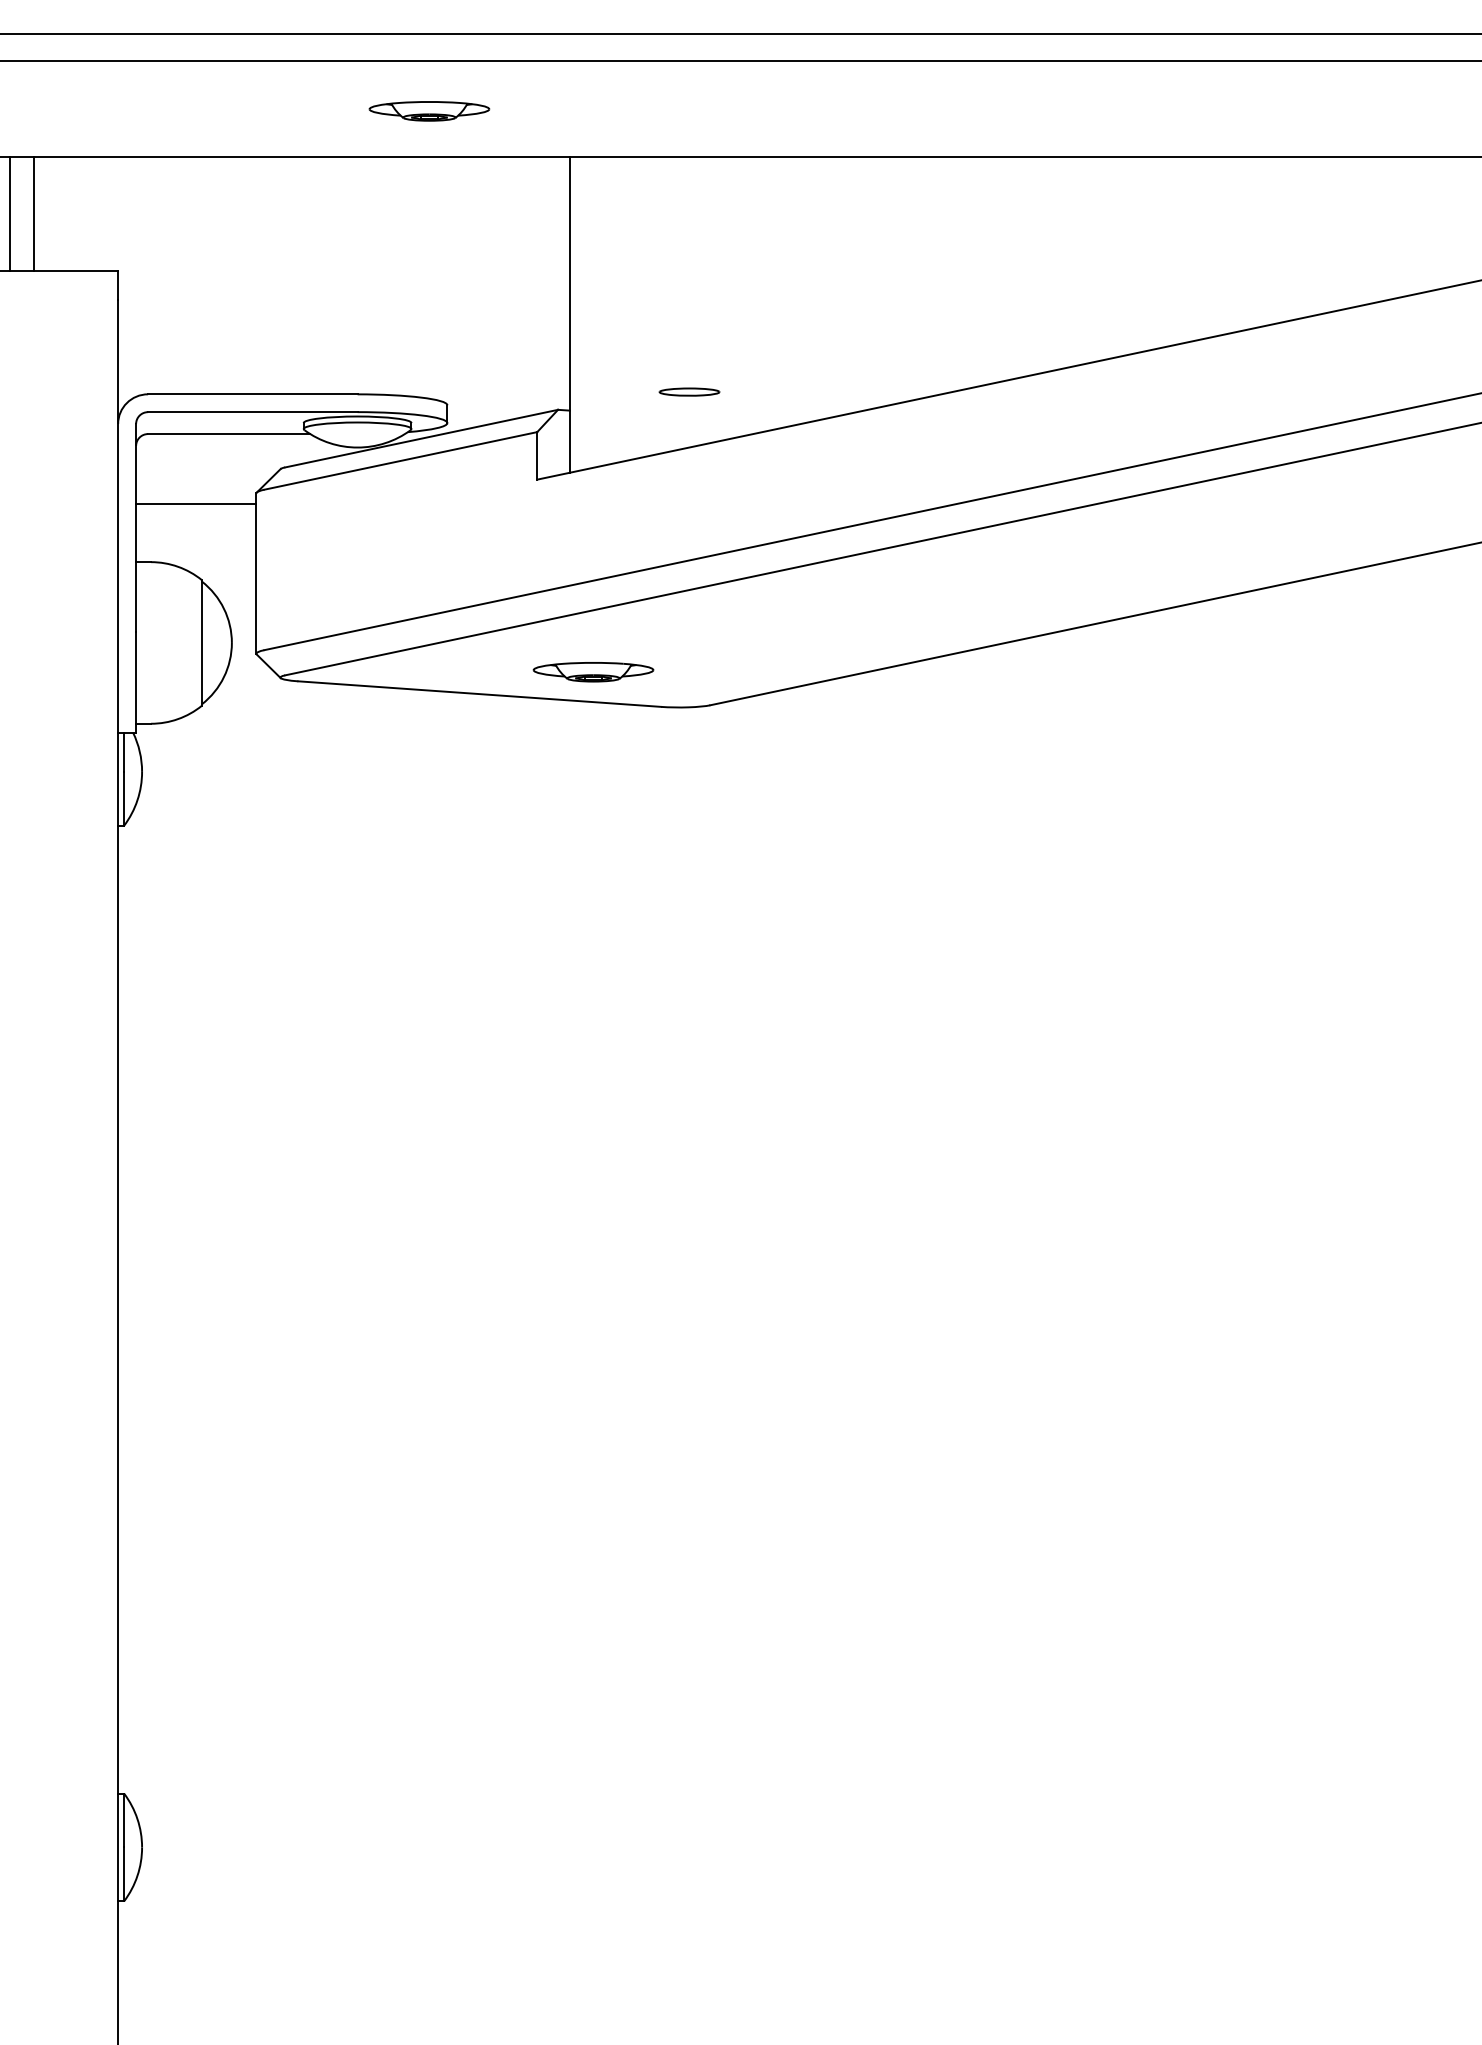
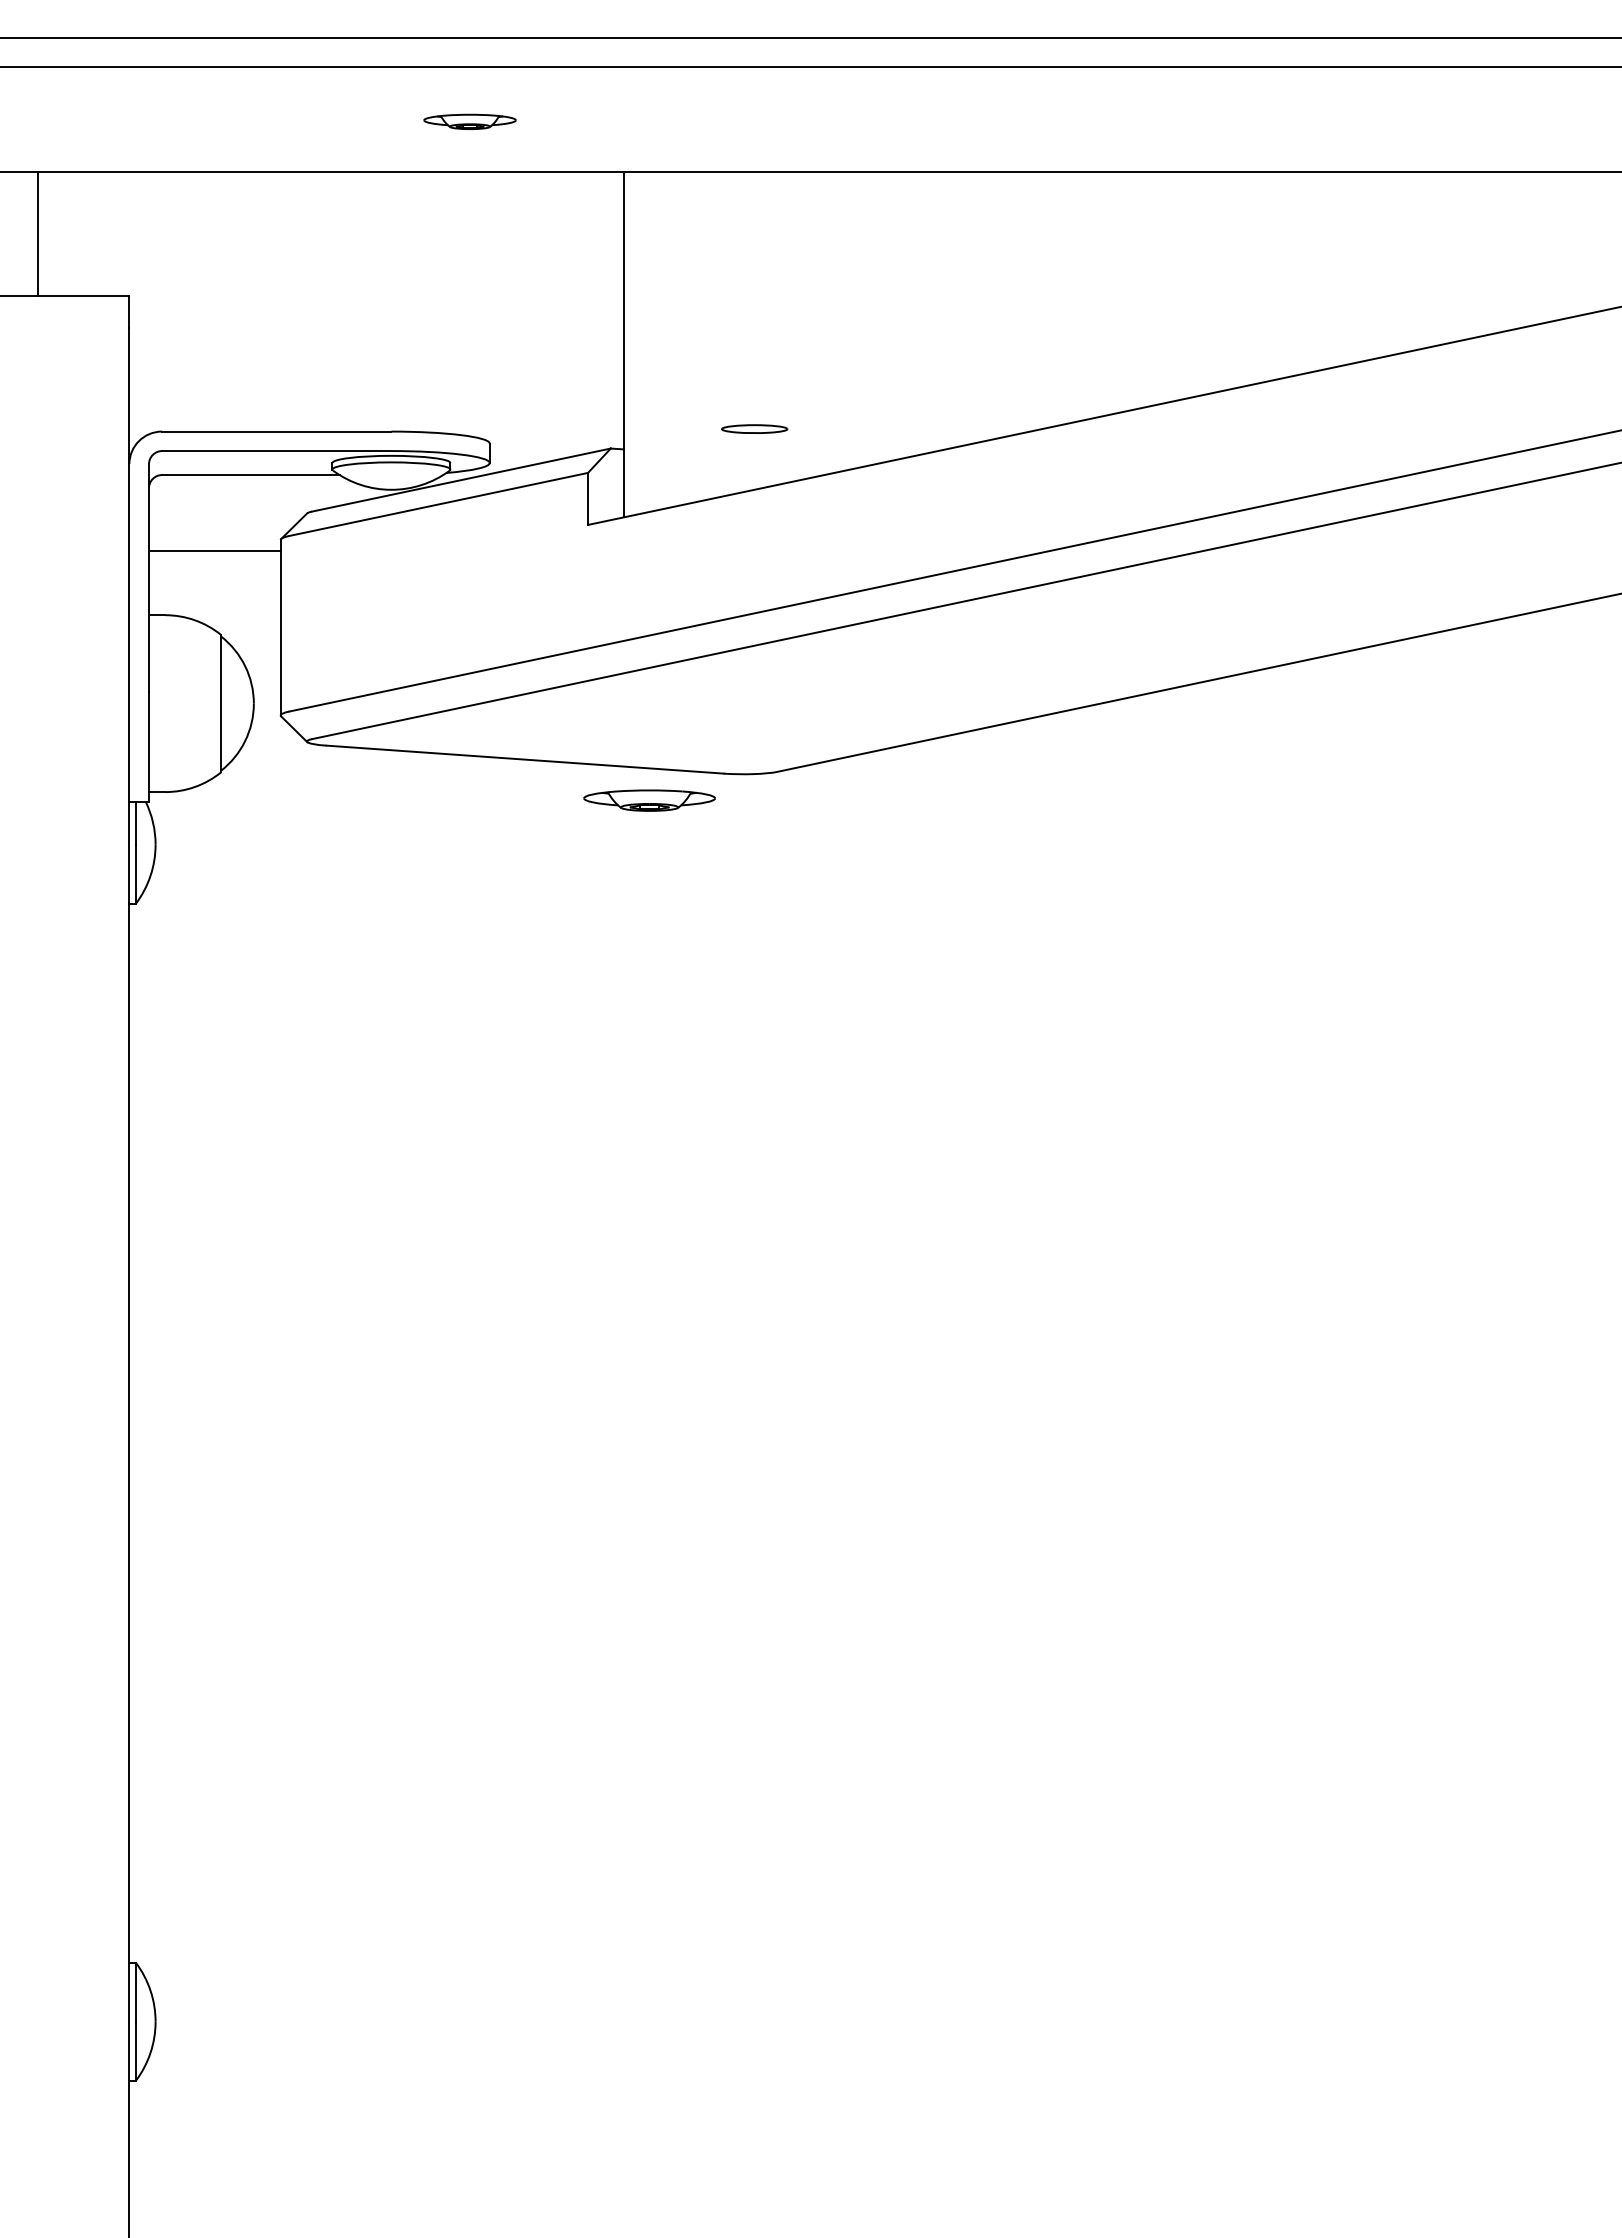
part: (428, 110) -> (469, 121), size x0.7
line: (10, 214) -> (11, 234), removed
part: (593, 672) -> (649, 800), moved

